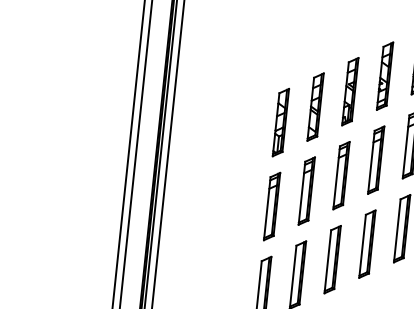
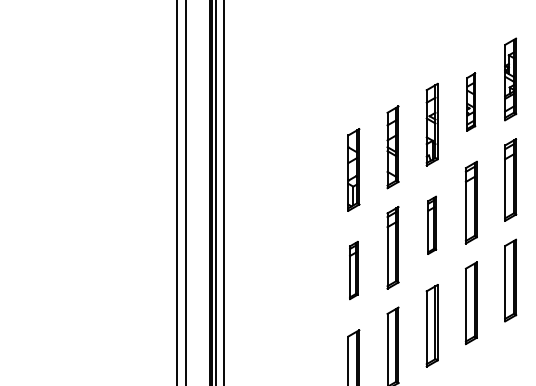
part: (384, 75) -> (470, 101), size x0.7
part: (340, 175) -> (431, 225), size x0.7
part: (271, 206) -> (353, 270), size x0.7

